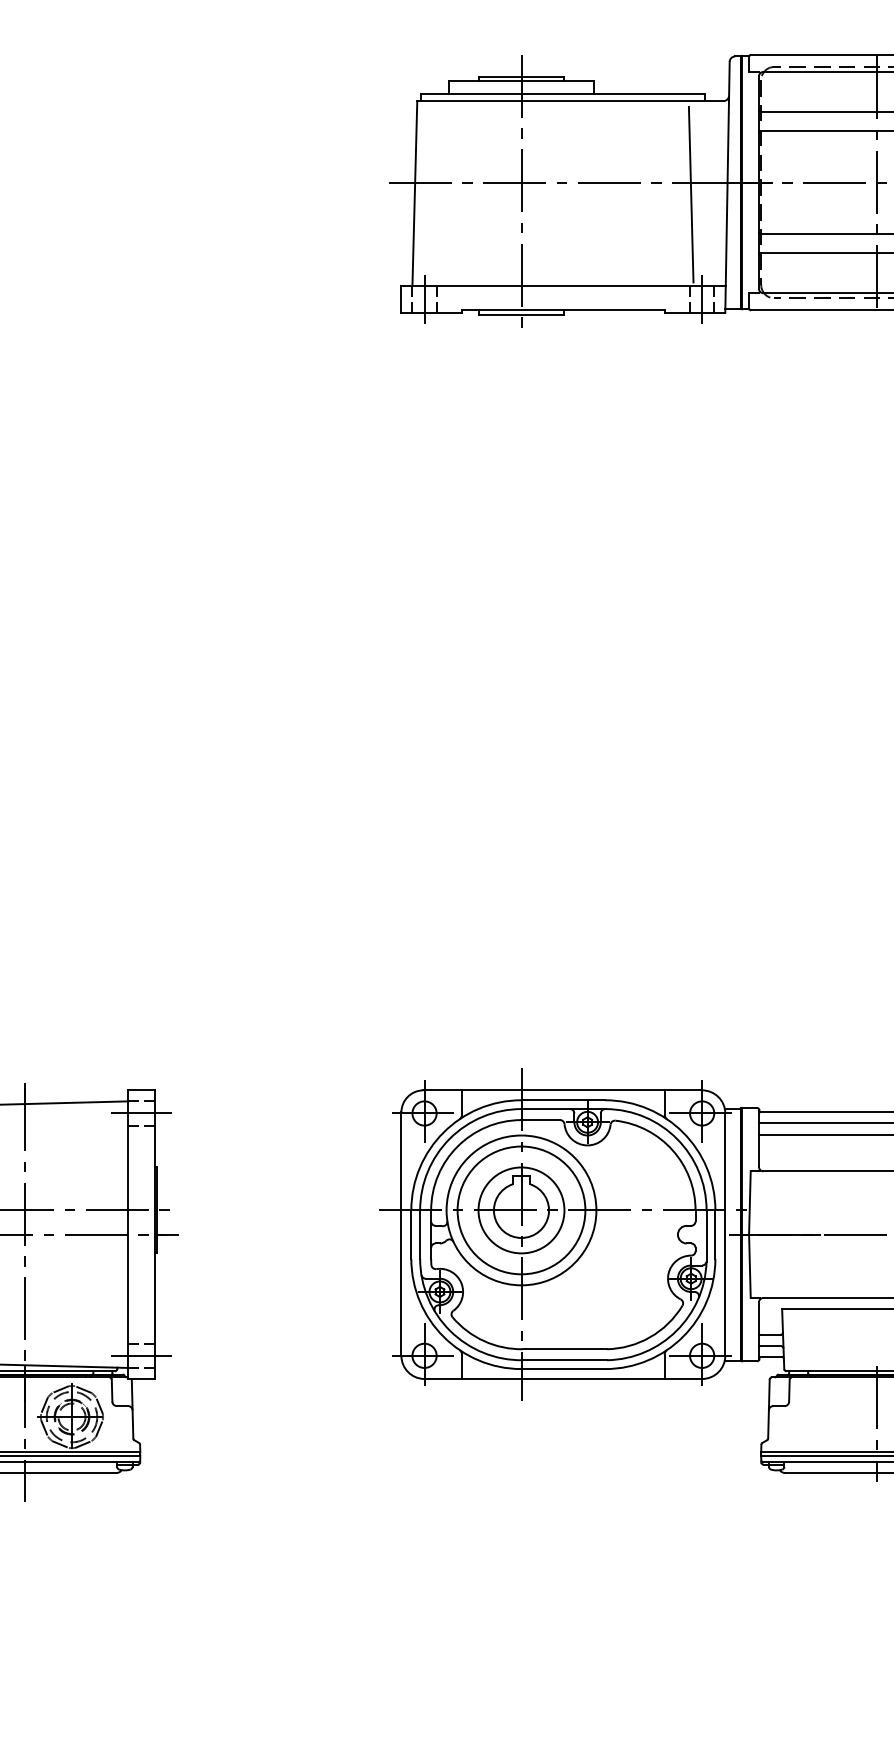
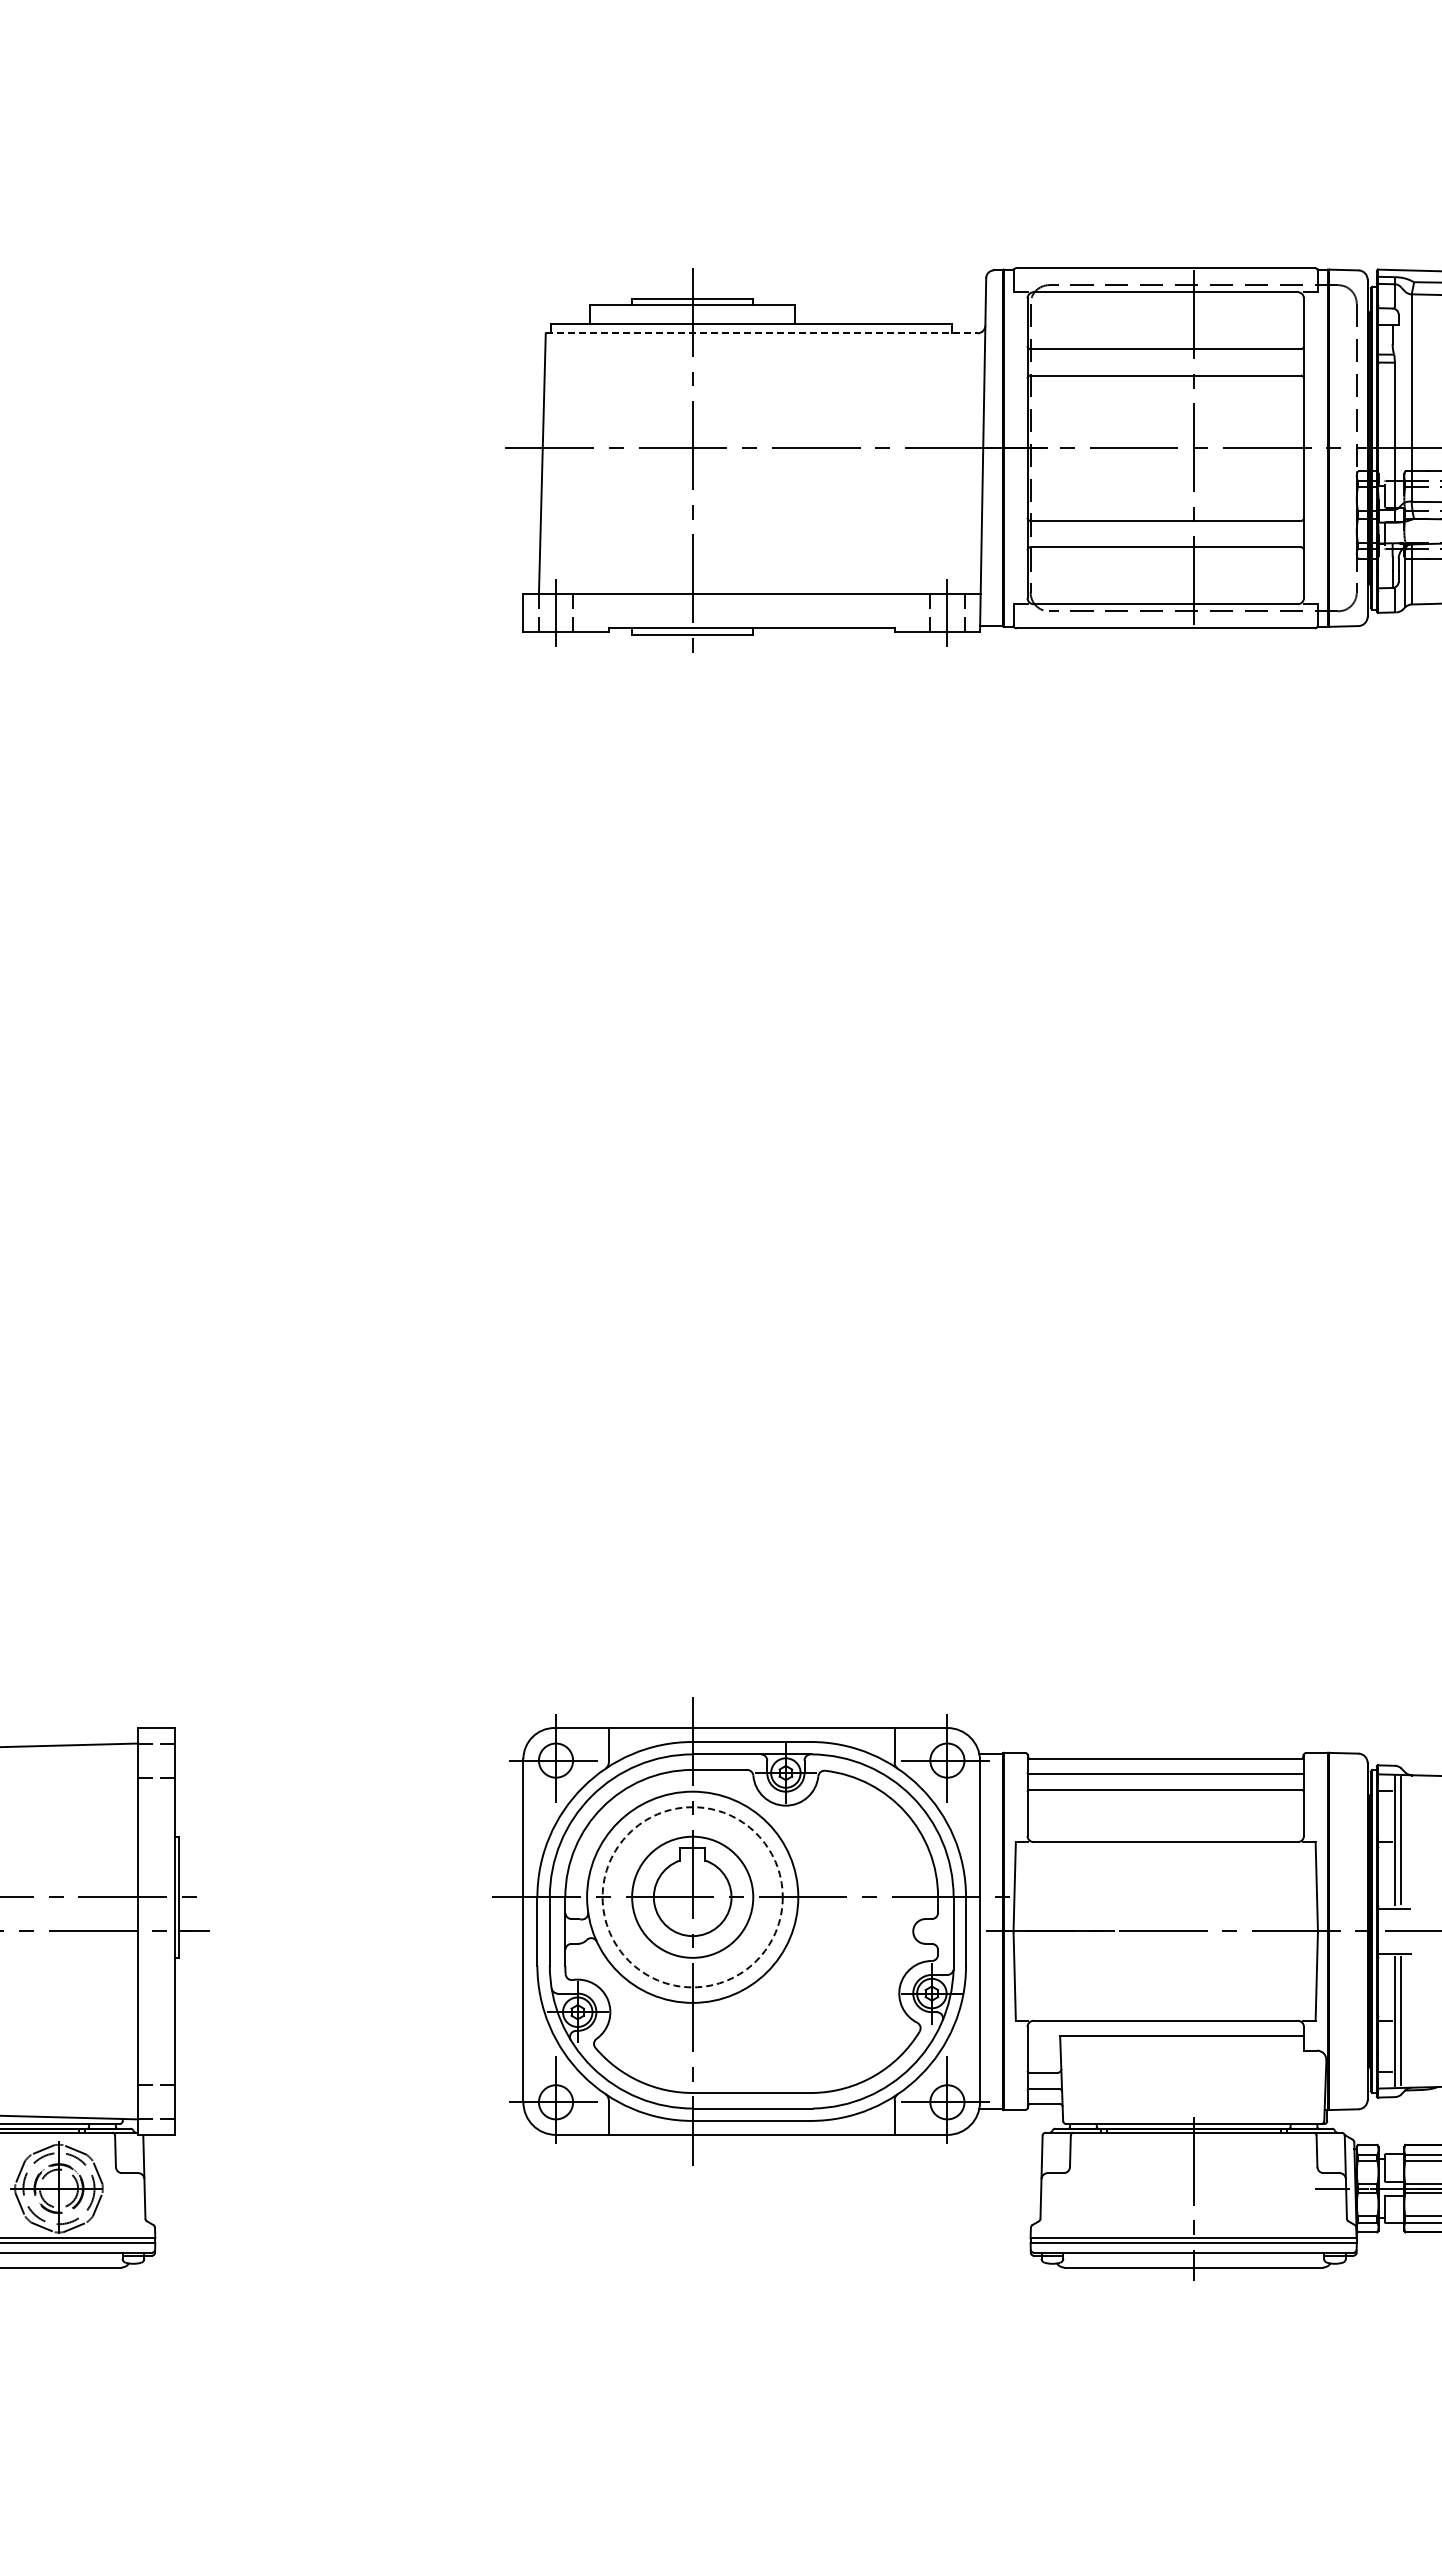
line: (570, 101) -> (761, 333), solid -> dashed
line: (690, 194) -> (931, 464), removed
line: (141, 1113) -> (156, 1760), removed
circle: (521, 1210) -> (692, 1897), solid -> dashed
line: (141, 1355) -> (156, 2102), removed

